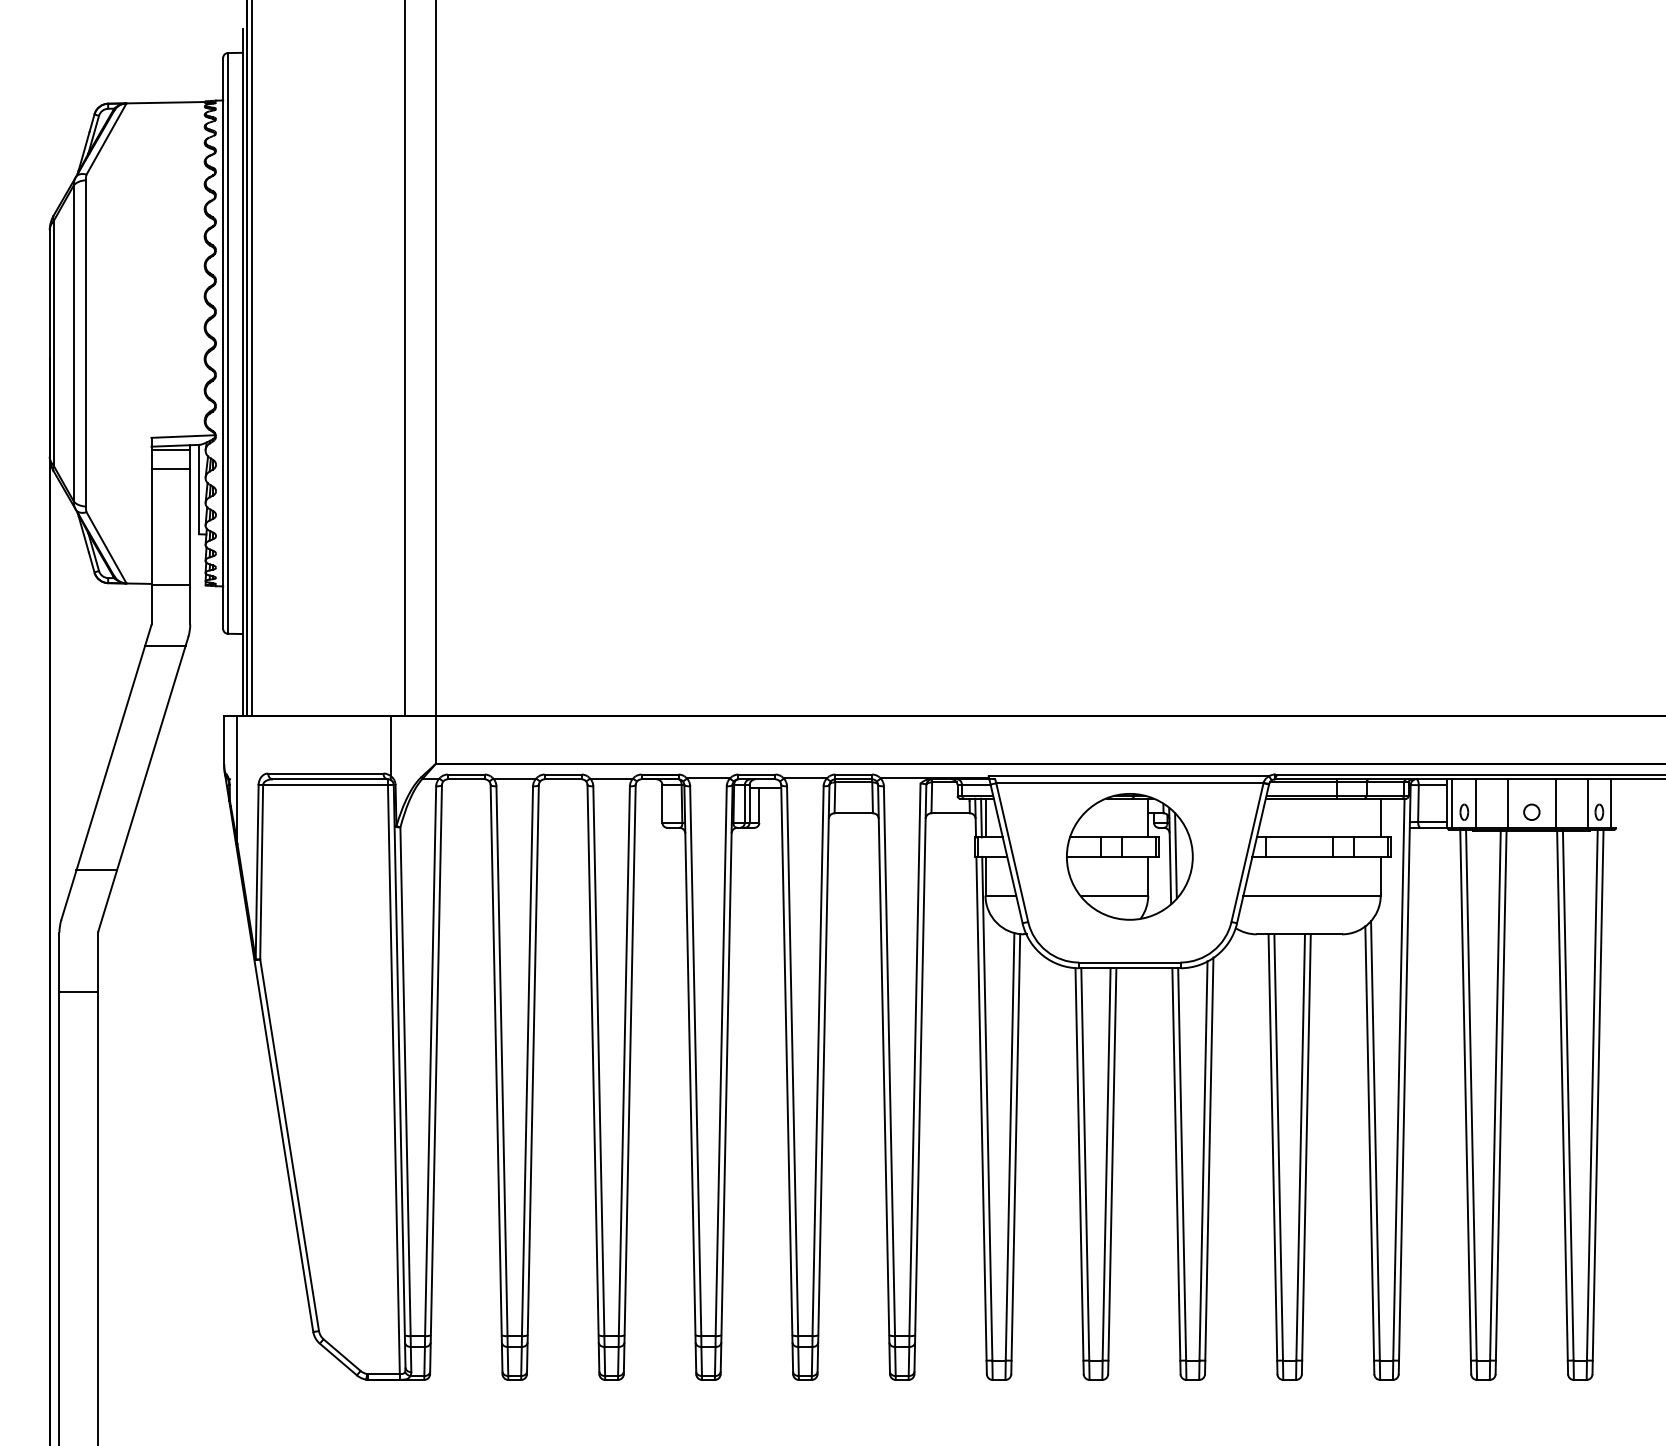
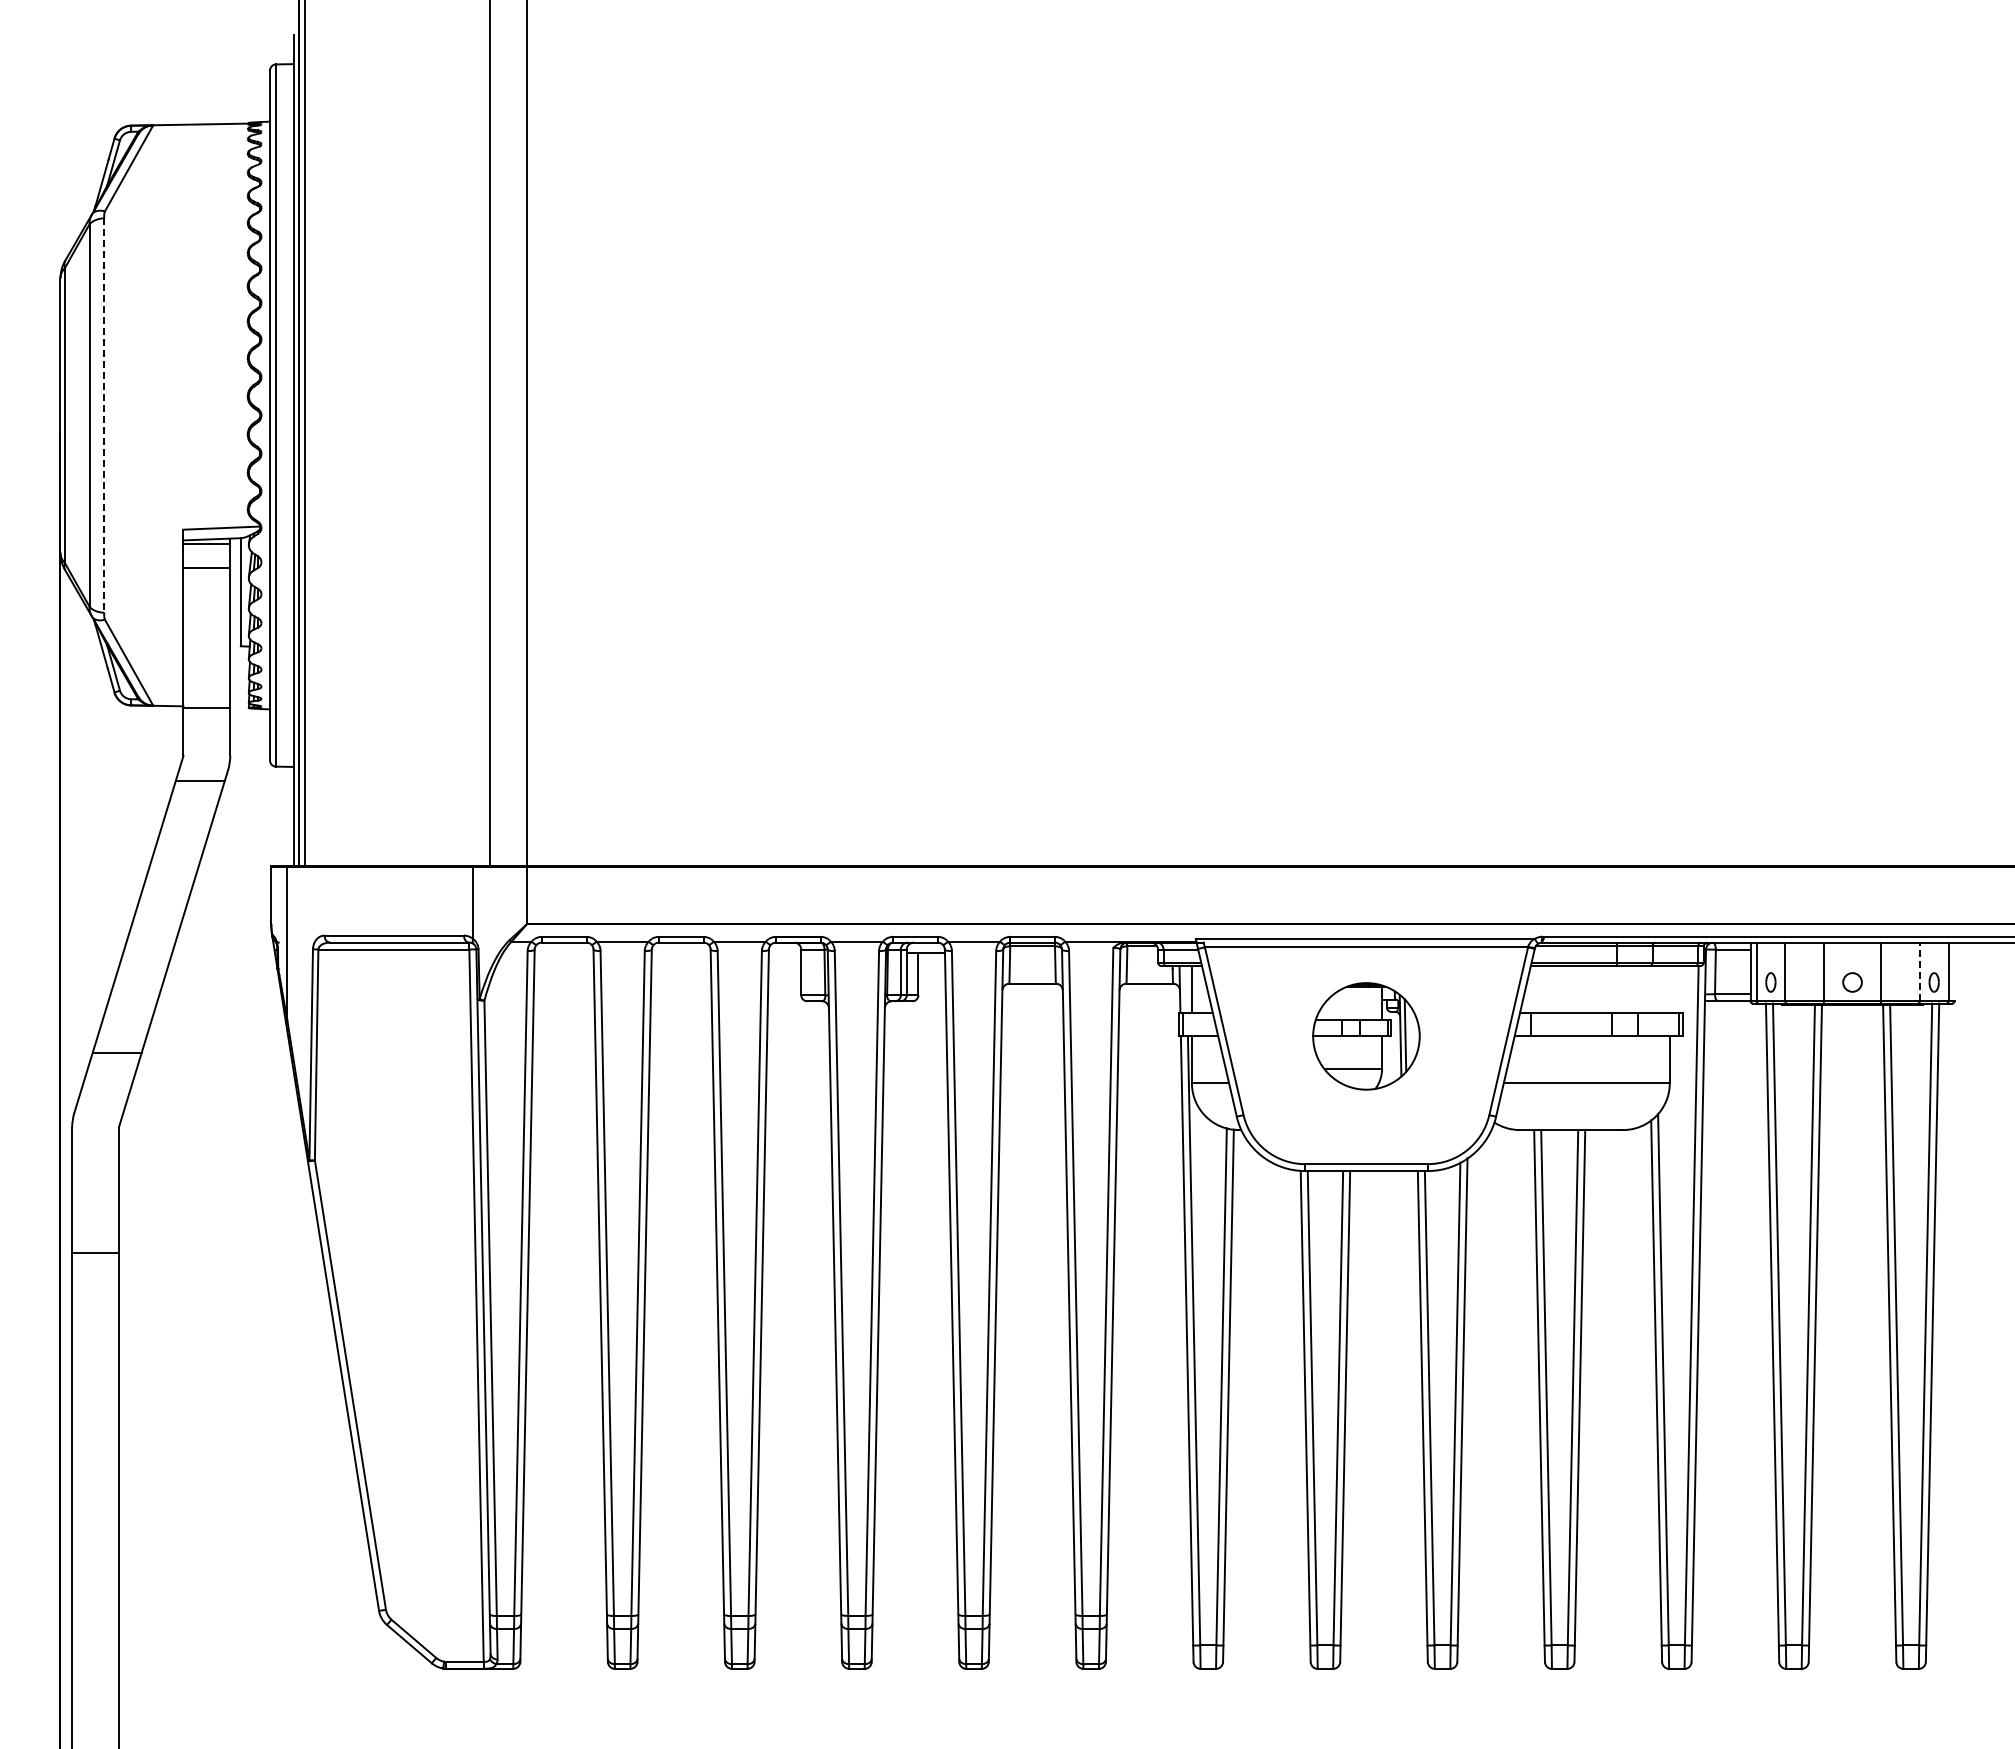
line: (86, 344) -> (104, 416), solid -> dashed
line: (1587, 803) -> (1919, 971), solid -> dashed
line: (981, 818) -> (1186, 989), removed
line: (1380, 818) -> (1669, 989), removed
part: (1129, 856) -> (1366, 1036), size x0.7
line: (78, 992) -> (95, 1253), moved

